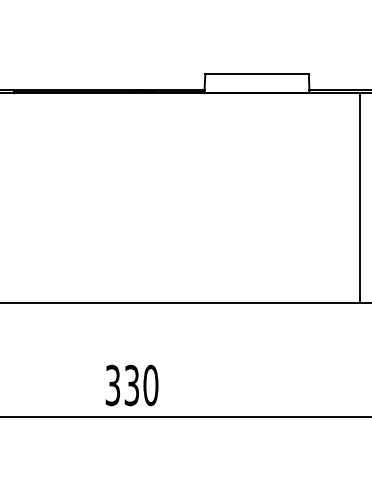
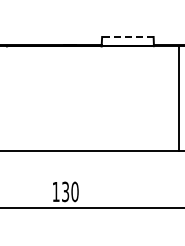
line: (256, 73) -> (127, 36), solid -> dashed
text: (111, 384) -> (55, 191), 330 -> 130

